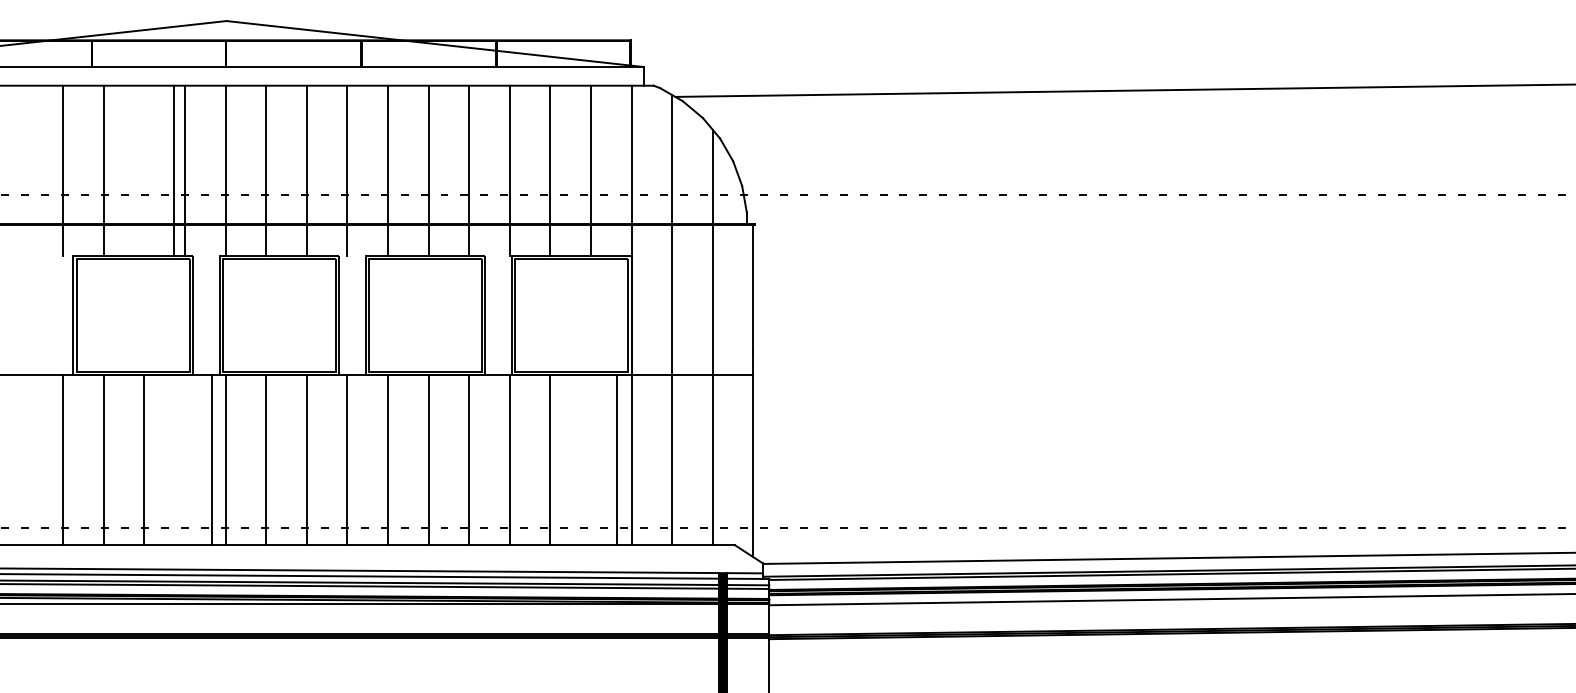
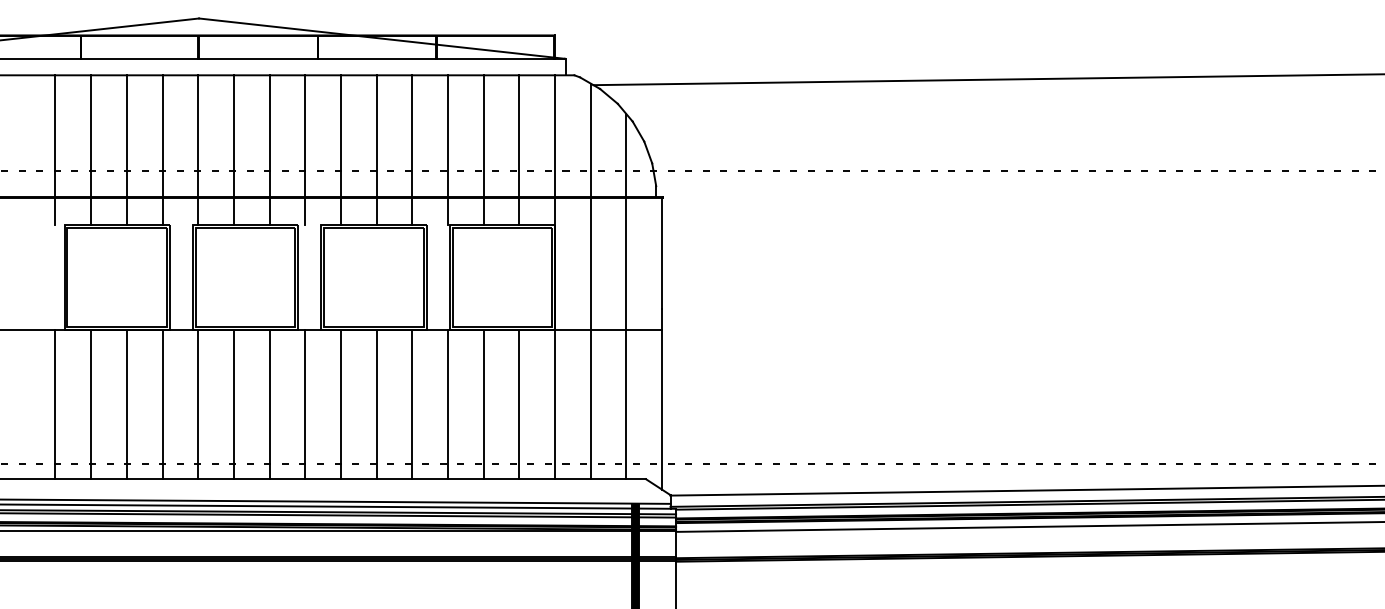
line: (173, 170) -> (126, 149), moved
line: (212, 460) -> (162, 404), moved
line: (617, 460) -> (519, 404), moved

